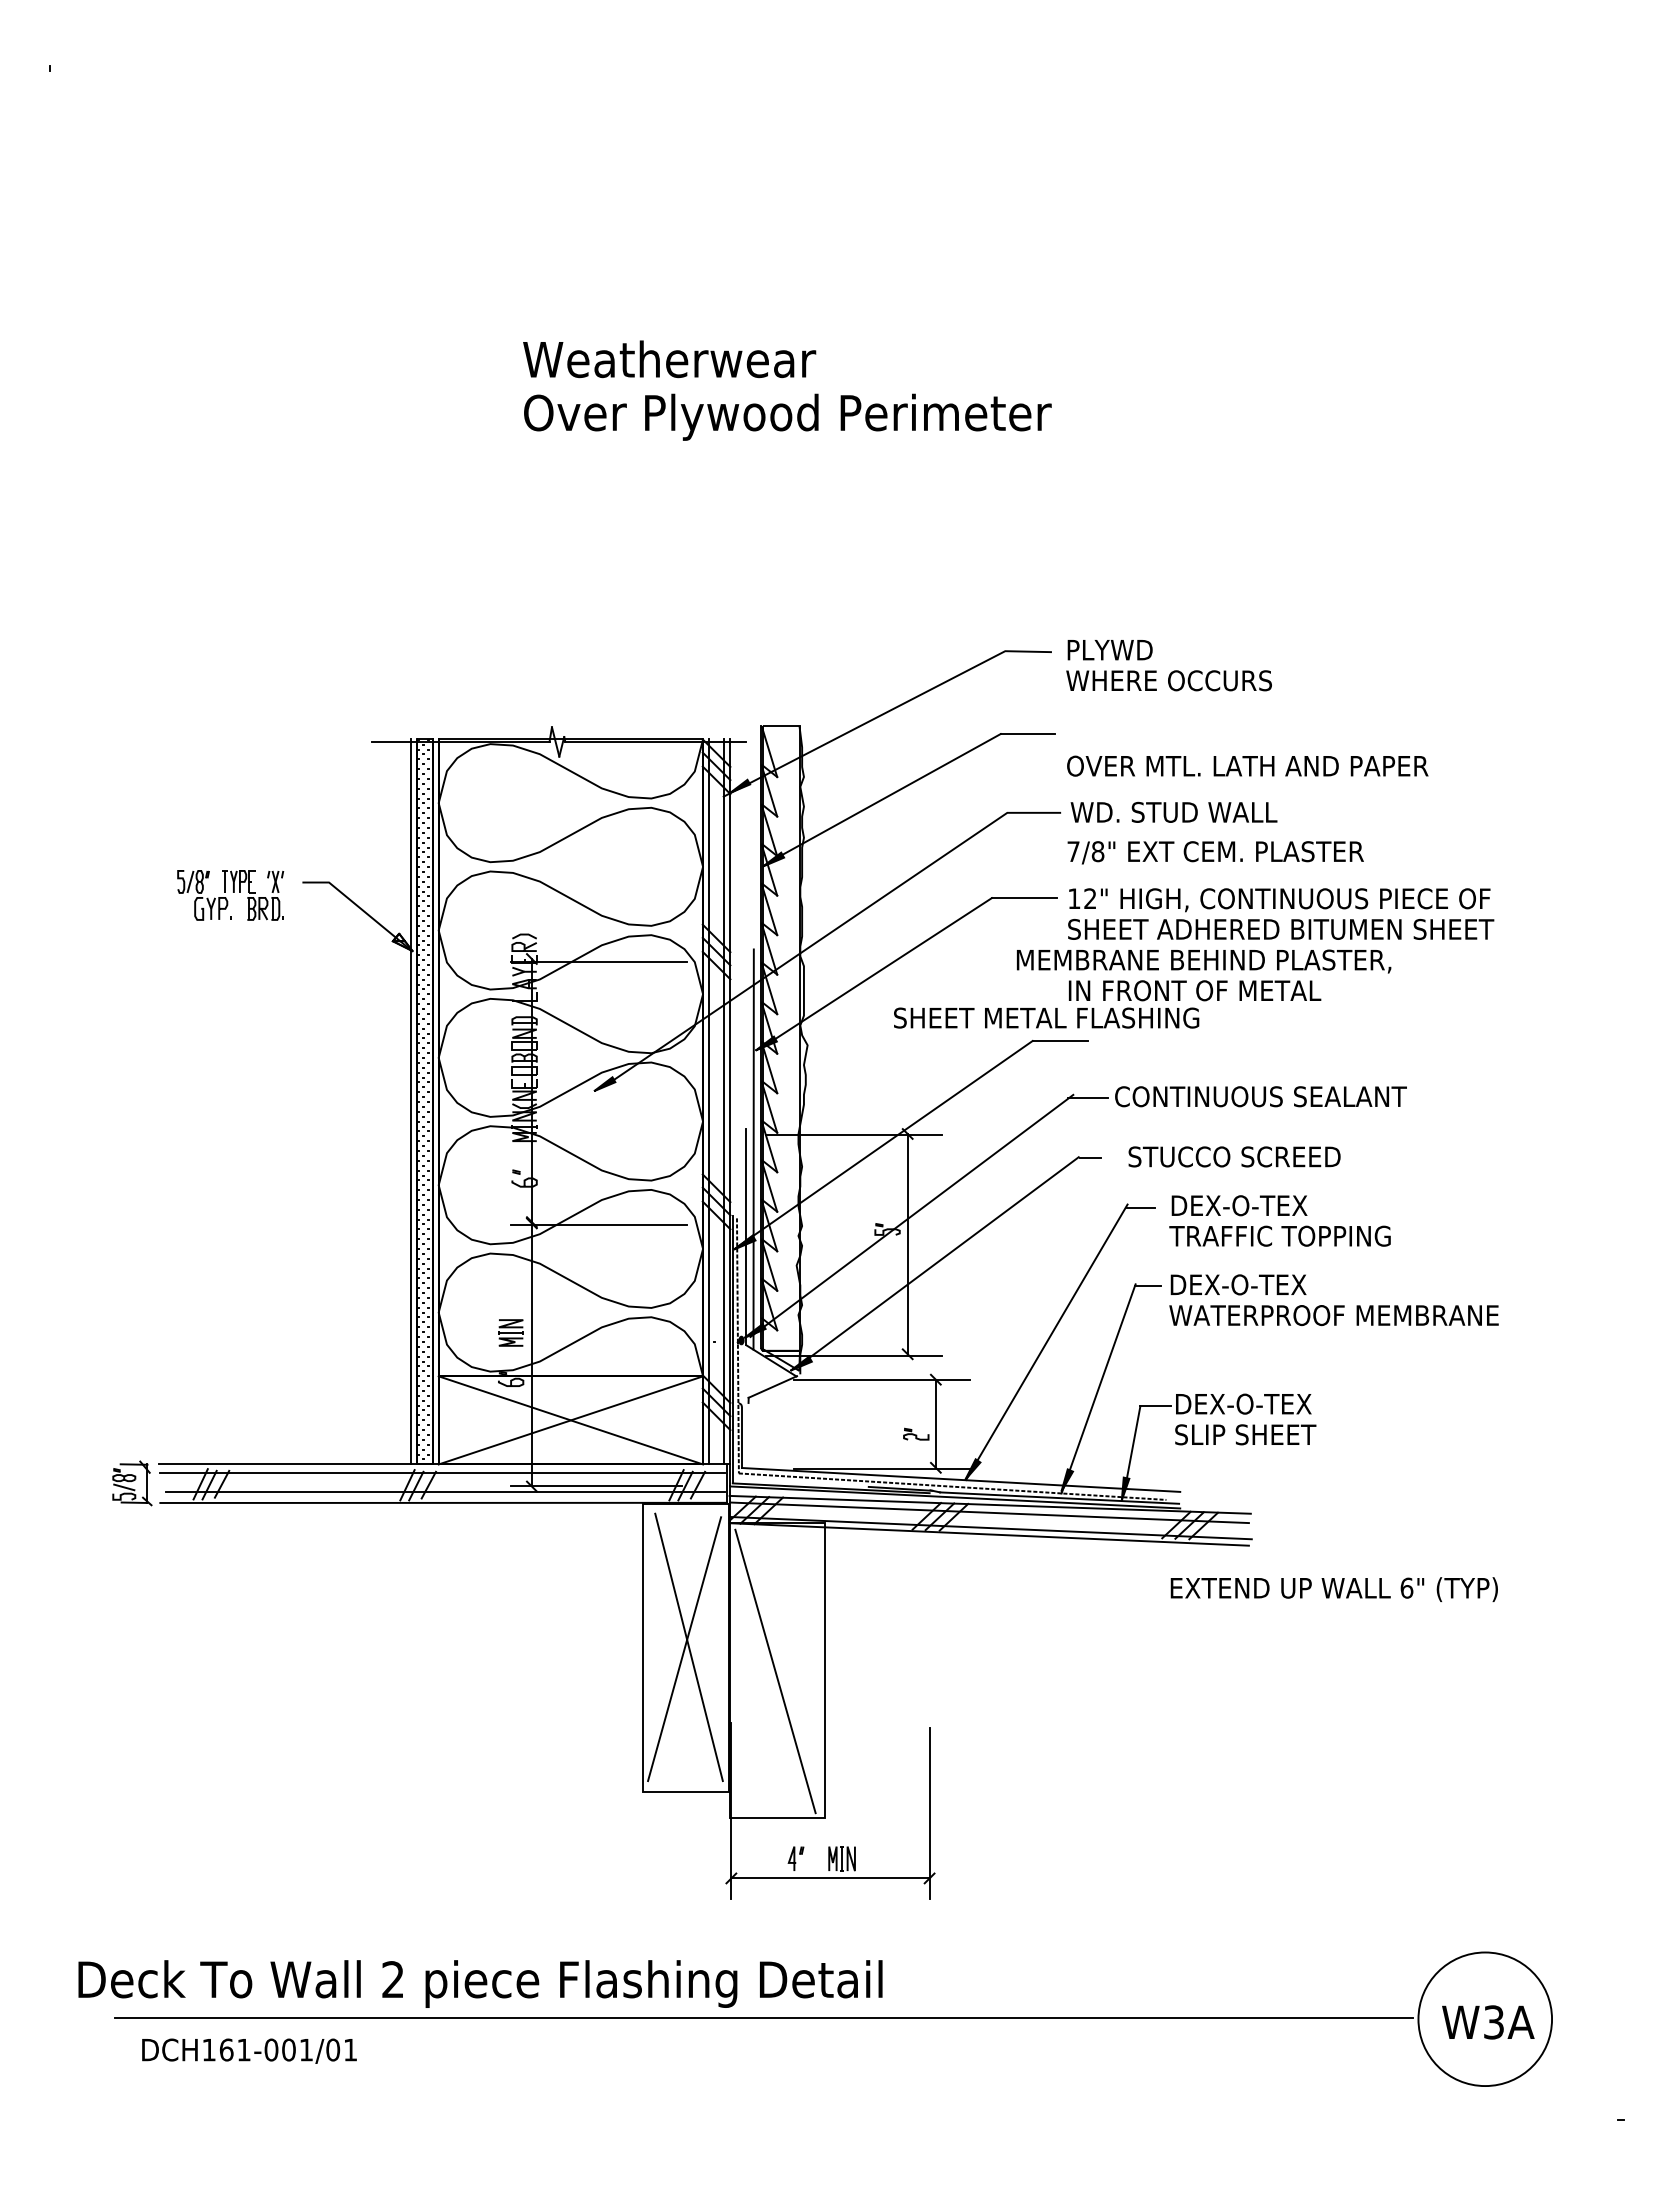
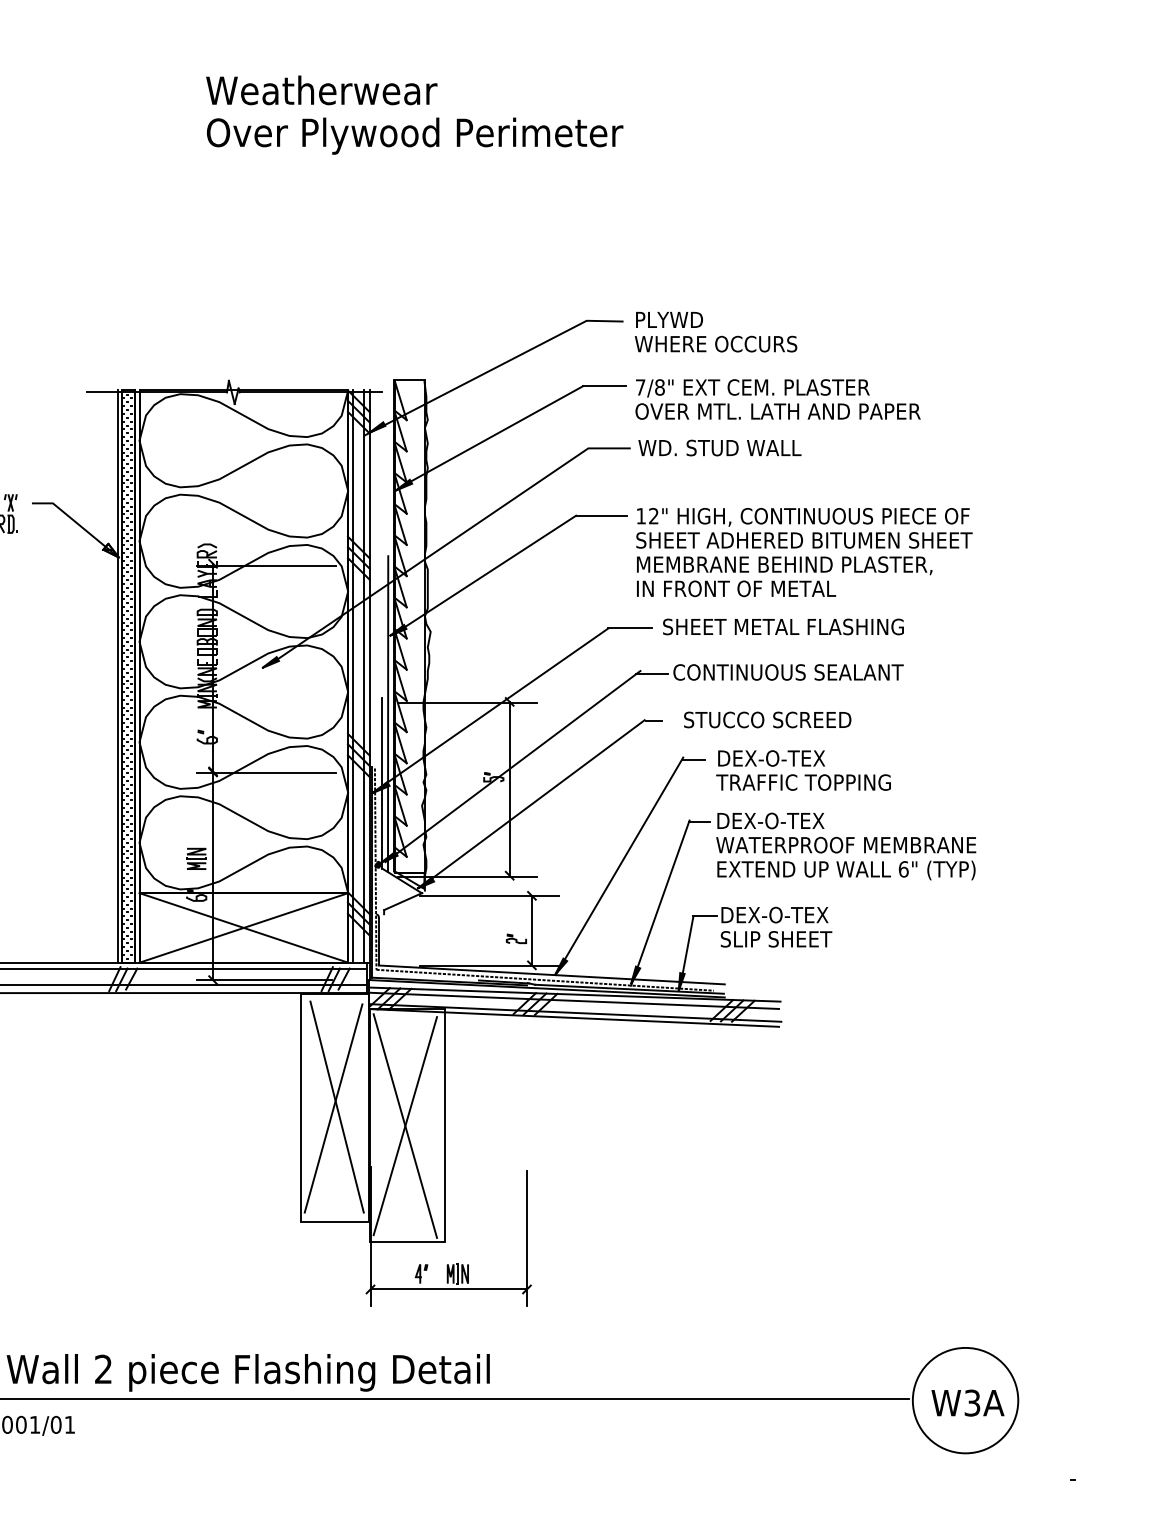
text: (1215, 852) -> (752, 388), moved
text: (1204, 961) -> (785, 565), moved
text: (1046, 1017) -> (783, 626), moved
text: (1333, 1589) -> (845, 870), moved
line: (775, 1671) -> (405, 1126), added

